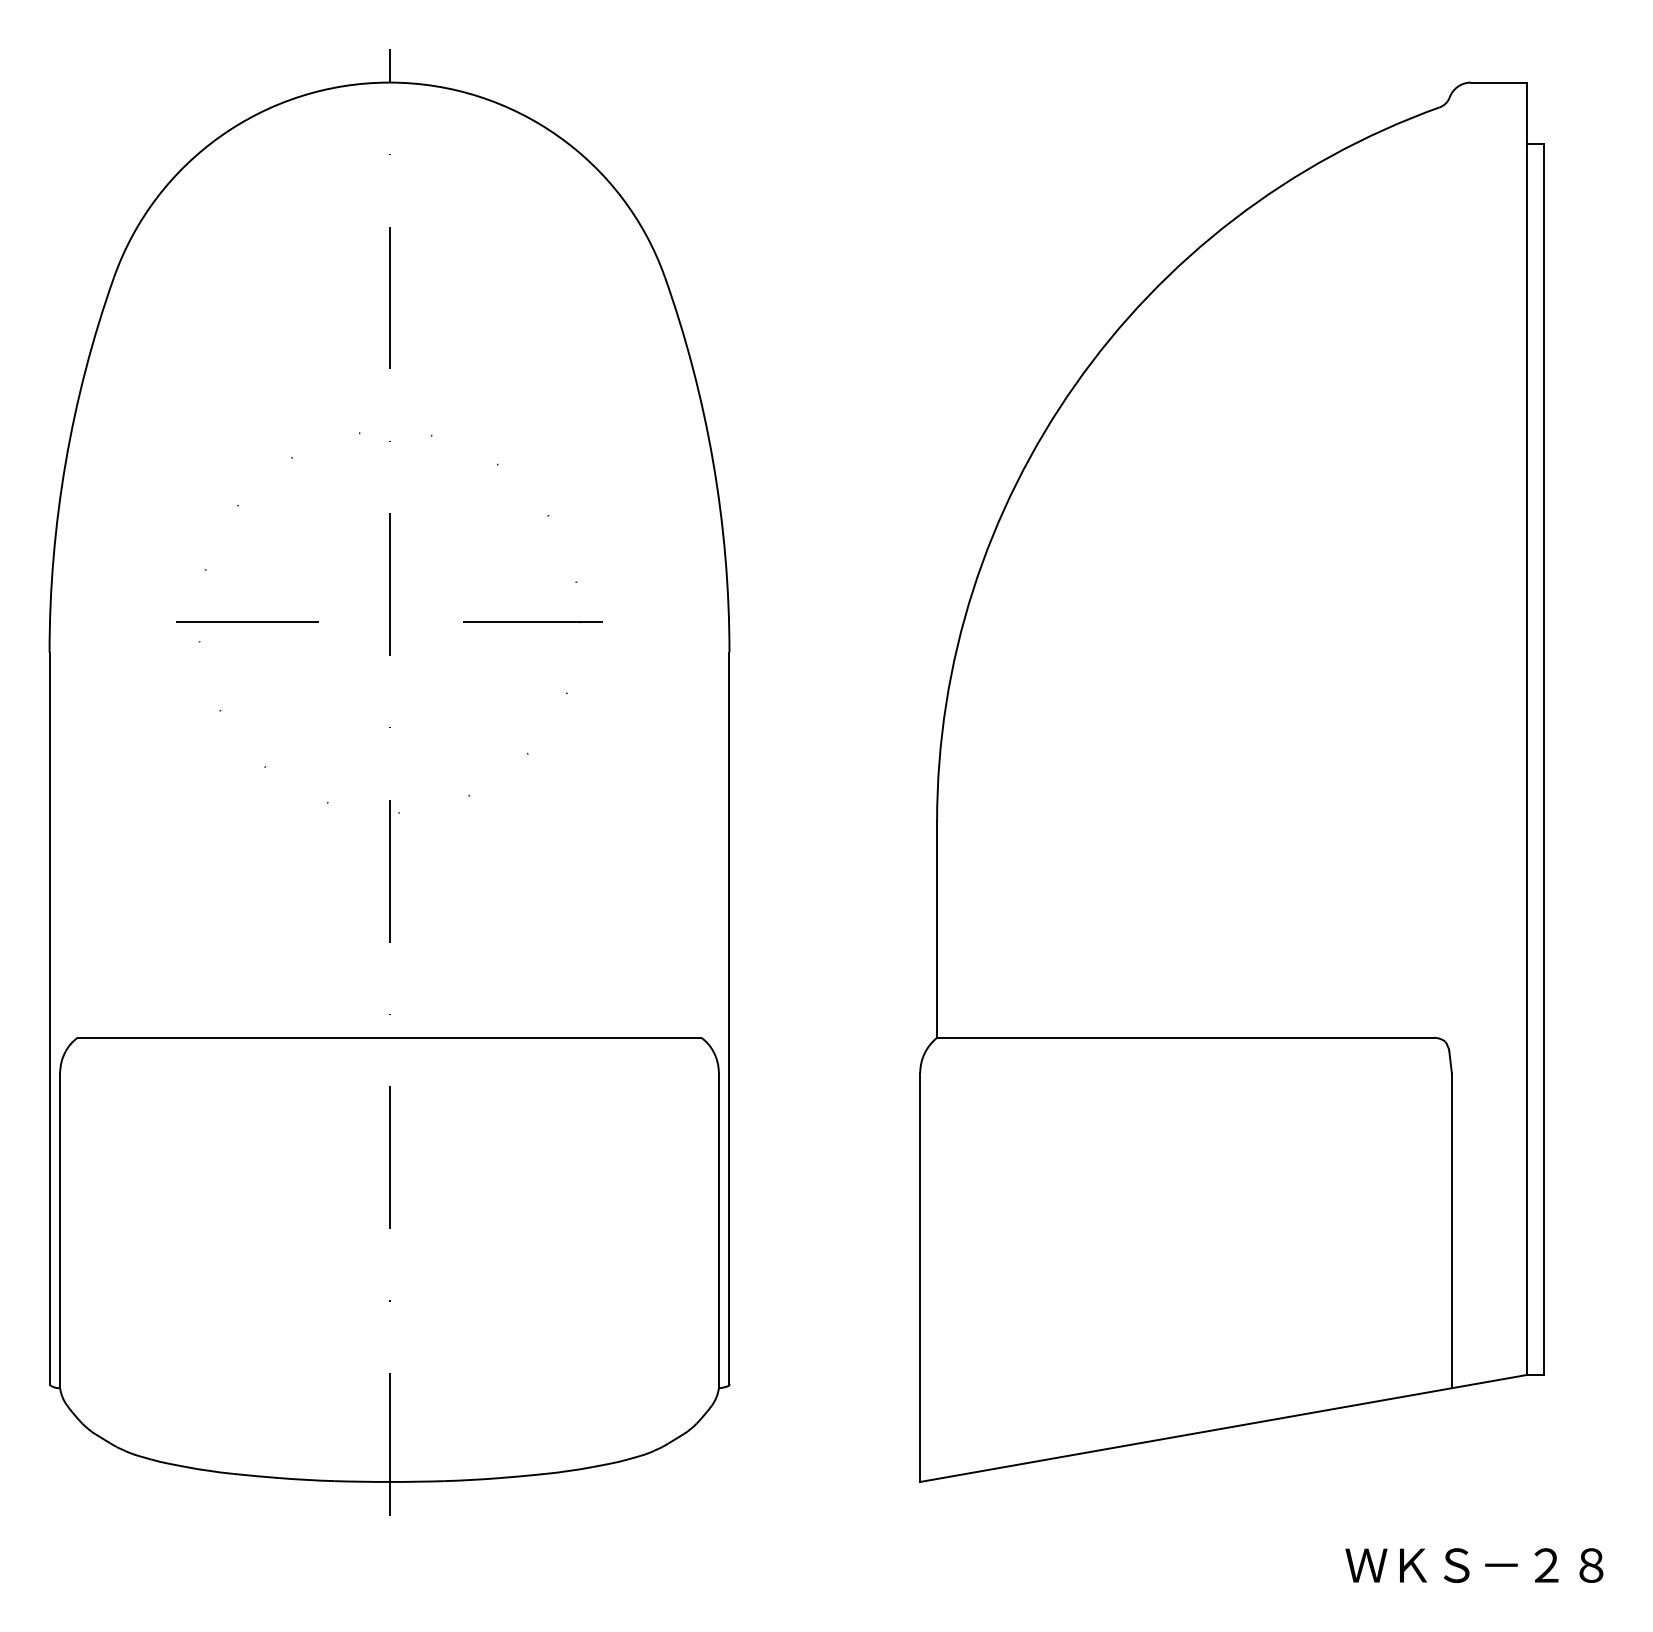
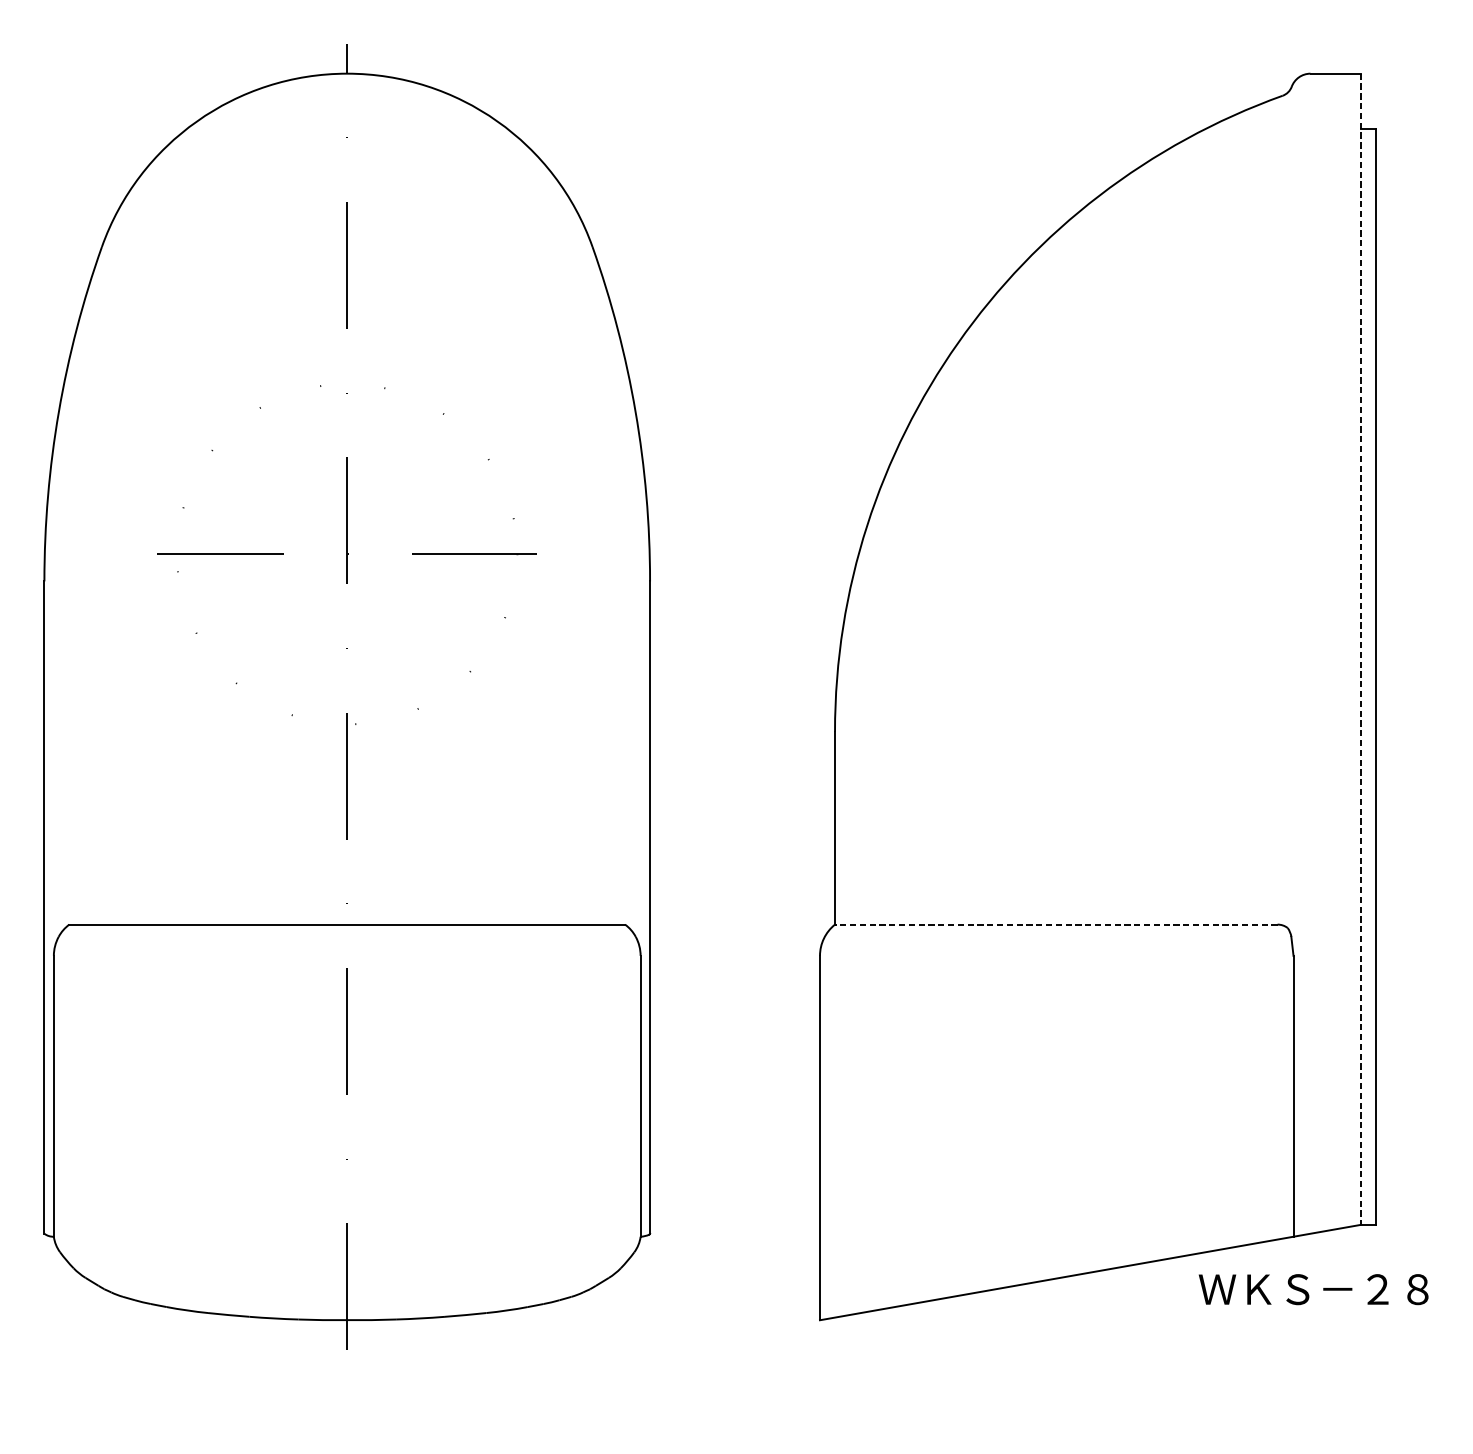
line: (1527, 729) -> (1360, 649), solid -> dashed
line: (1184, 1037) -> (1055, 924), solid -> dashed
text: (1474, 1565) -> (1313, 1289), moved

